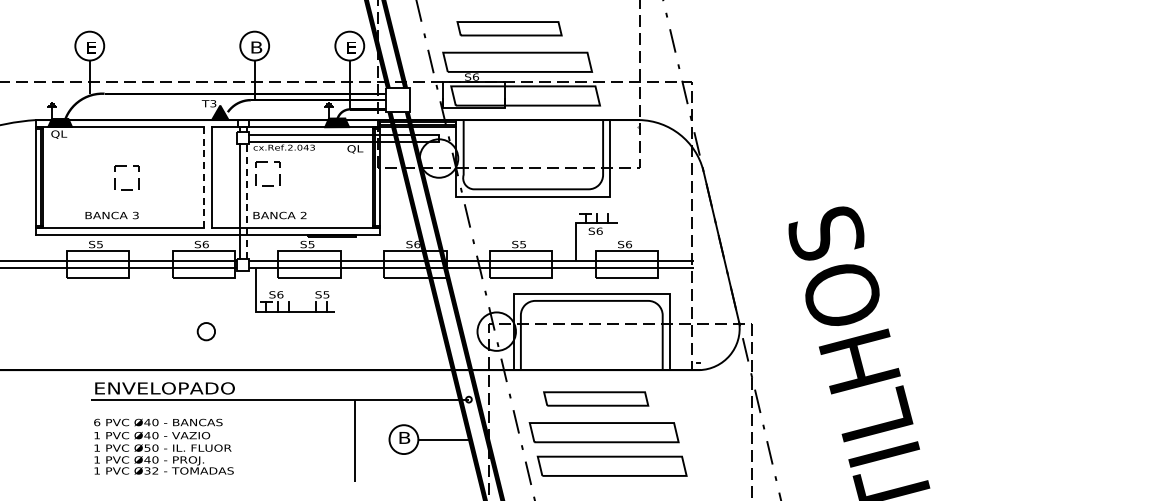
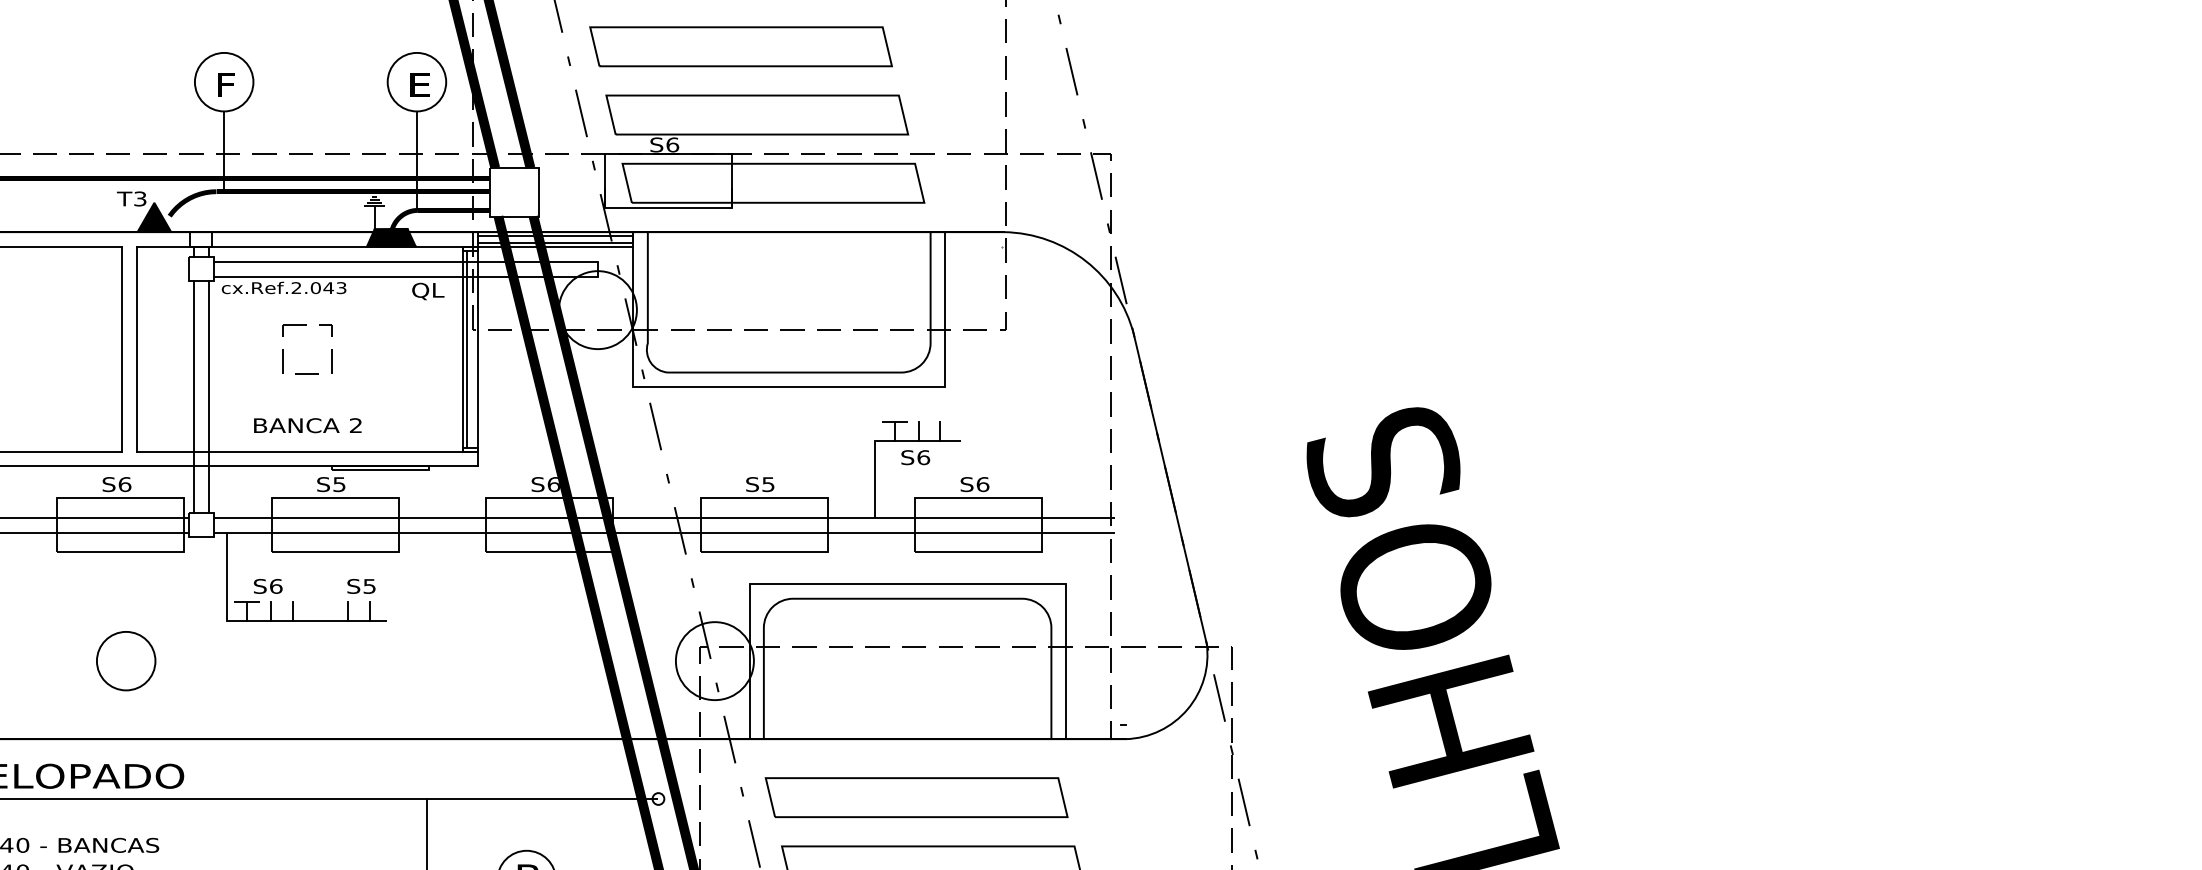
part: (509, 28) -> (740, 46), size x1.43
text: (256, 47) -> (227, 84), B -> F
part: (267, 162) -> (306, 326), moved
line: (204, 177) -> (122, 348), dashed -> solid
line: (247, 201) -> (209, 397), dashed -> solid
text: (279, 215) -> (306, 425), moved
circle: (205, 331) -> (124, 660), size x1.67
part: (595, 398) -> (915, 796), size x1.43

